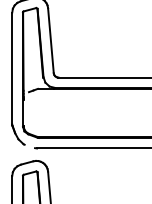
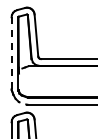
line: (12, 68) -> (11, 53), solid -> dashed

